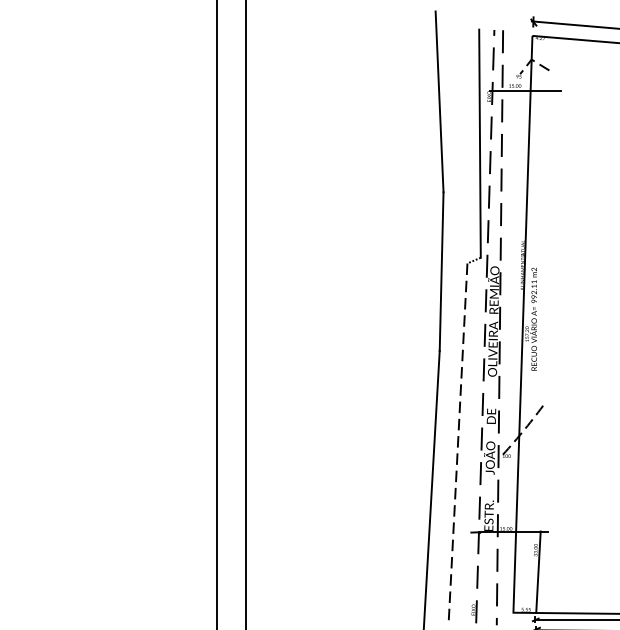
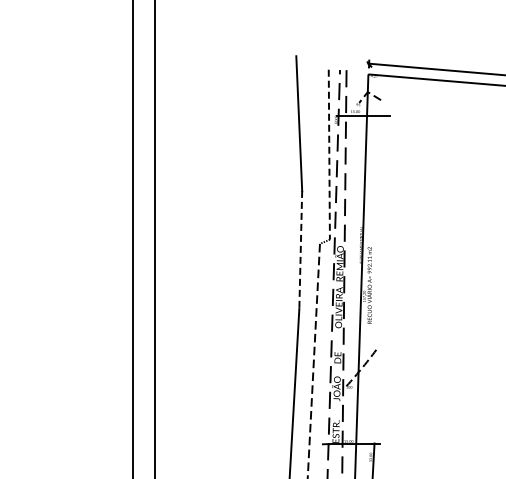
line: (480, 143) -> (329, 154), solid -> dashed
line: (441, 272) -> (300, 250), solid -> dashed

